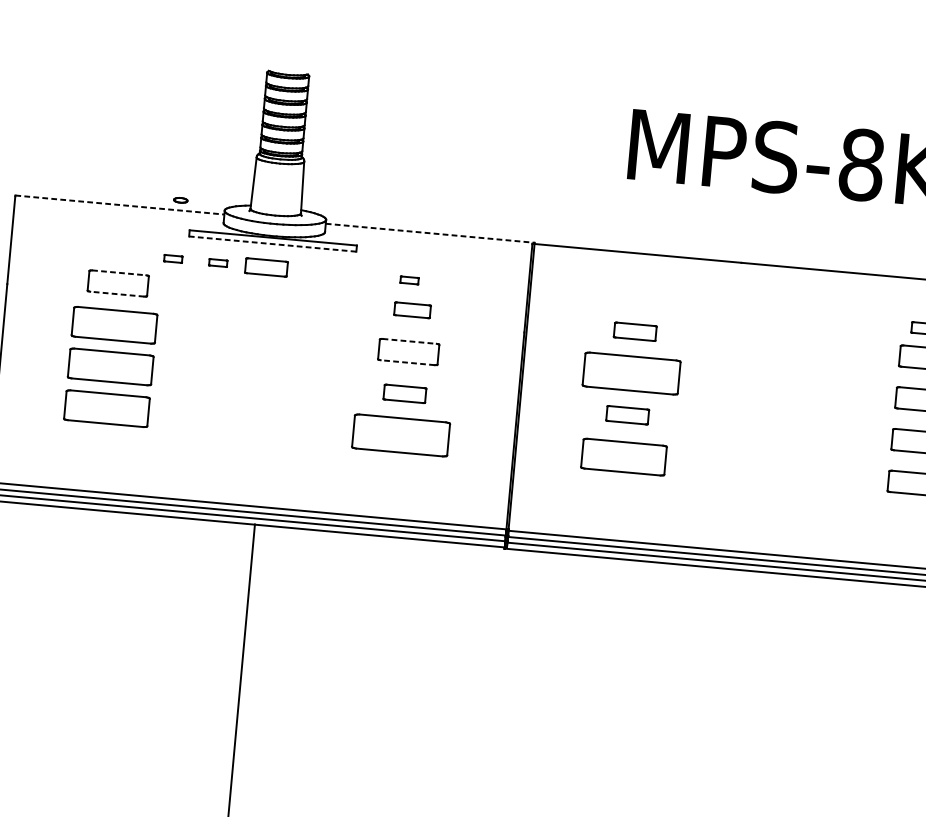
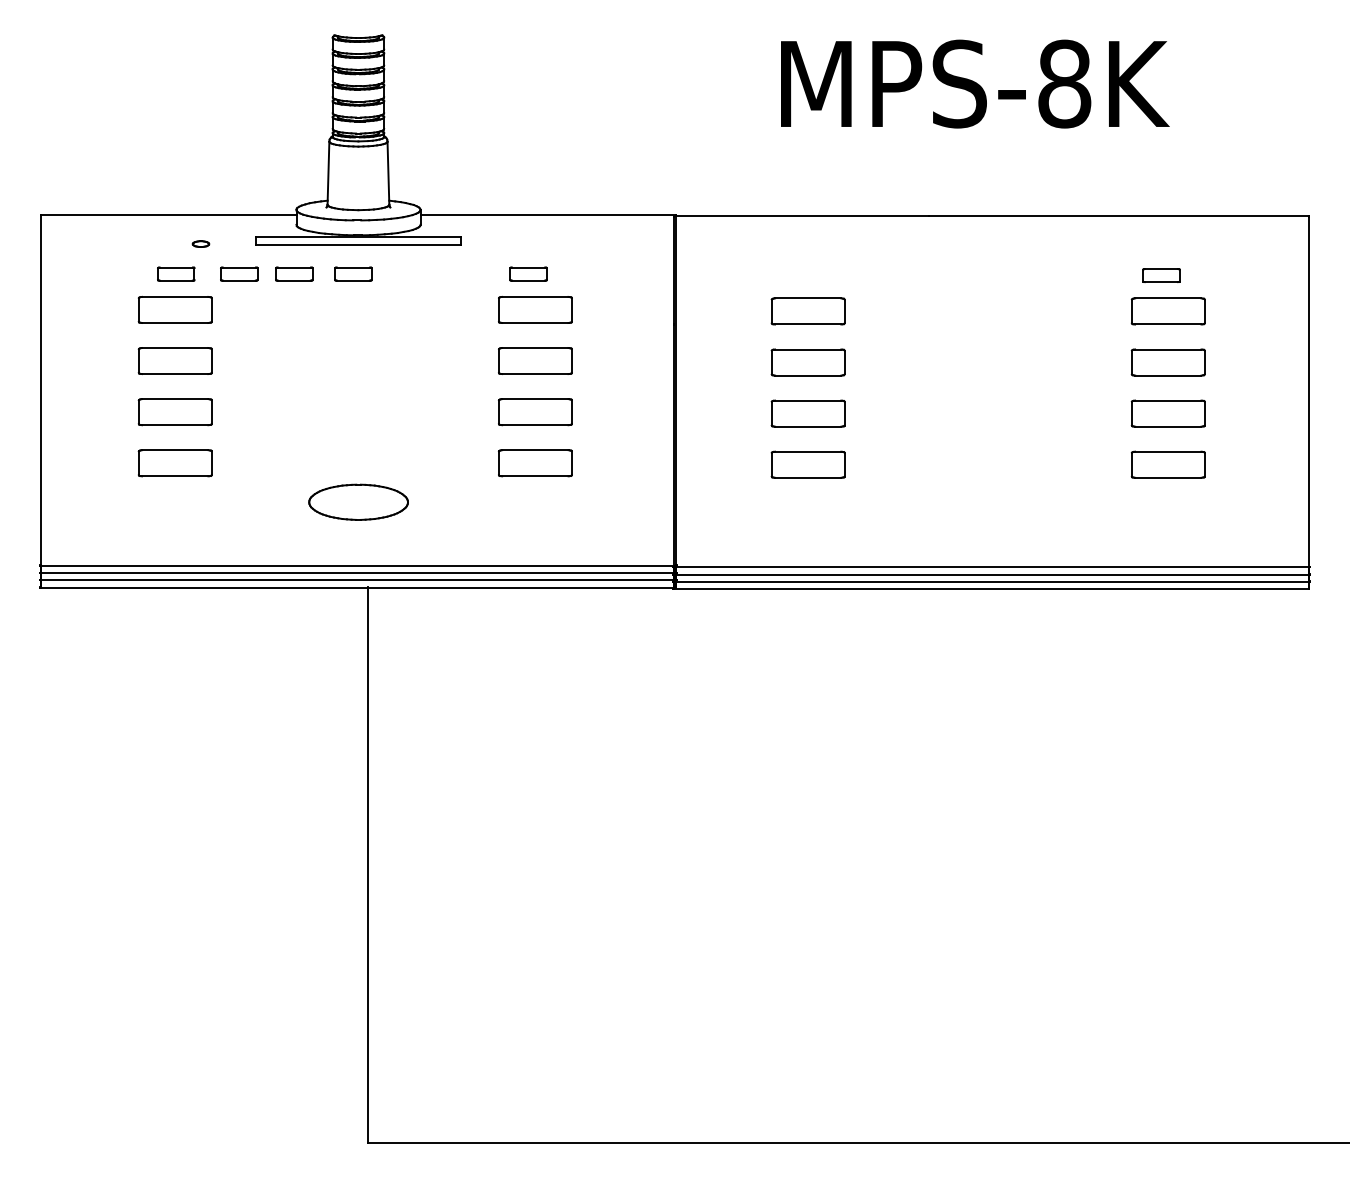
part: (180, 199) -> (200, 243), moved
line: (119, 205) -> (168, 214), dashed -> solid
line: (430, 233) -> (548, 214), dashed -> solid
line: (271, 244) -> (357, 245), dashed -> solid
part: (121, 253) -> (176, 273), added
part: (173, 258) -> (239, 273), size x1.67
part: (218, 262) -> (294, 273), size x1.67
part: (266, 266) -> (353, 273), size x0.71
line: (119, 272) -> (175, 296), dashed -> solid
part: (409, 279) -> (528, 273), size x1.67
line: (116, 293) -> (174, 322), dashed -> solid
part: (412, 309) -> (535, 309), size x1.67
part: (113, 324) -> (174, 360), size x0.71
part: (634, 331) -> (807, 311), size x1.43
line: (409, 341) -> (535, 348), dashed -> solid
line: (406, 362) -> (534, 374), dashed -> solid
part: (110, 367) -> (174, 412), size x0.71
part: (630, 373) -> (807, 362), size x0.62
part: (404, 394) -> (535, 412), size x1.43
part: (106, 408) -> (174, 463), size x0.71
part: (627, 415) -> (807, 413), size x1.43
part: (401, 435) -> (535, 463), size x0.62
part: (253, 453) -> (358, 501), added
part: (623, 456) -> (807, 464), size x0.71

